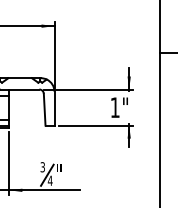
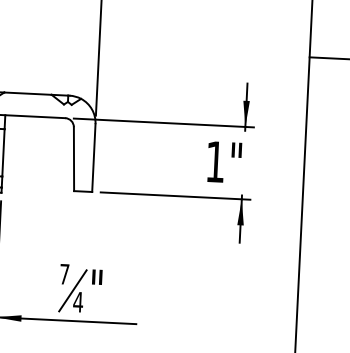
text: (42, 167) -> (63, 274), 3 -> 7

